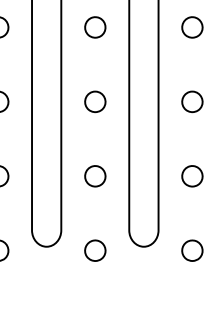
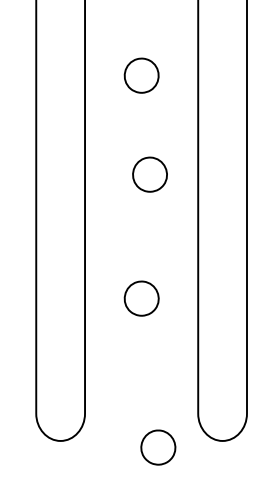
part: (95, 101) -> (150, 174), moved
part: (95, 176) -> (141, 298), moved
part: (95, 250) -> (158, 447), moved

